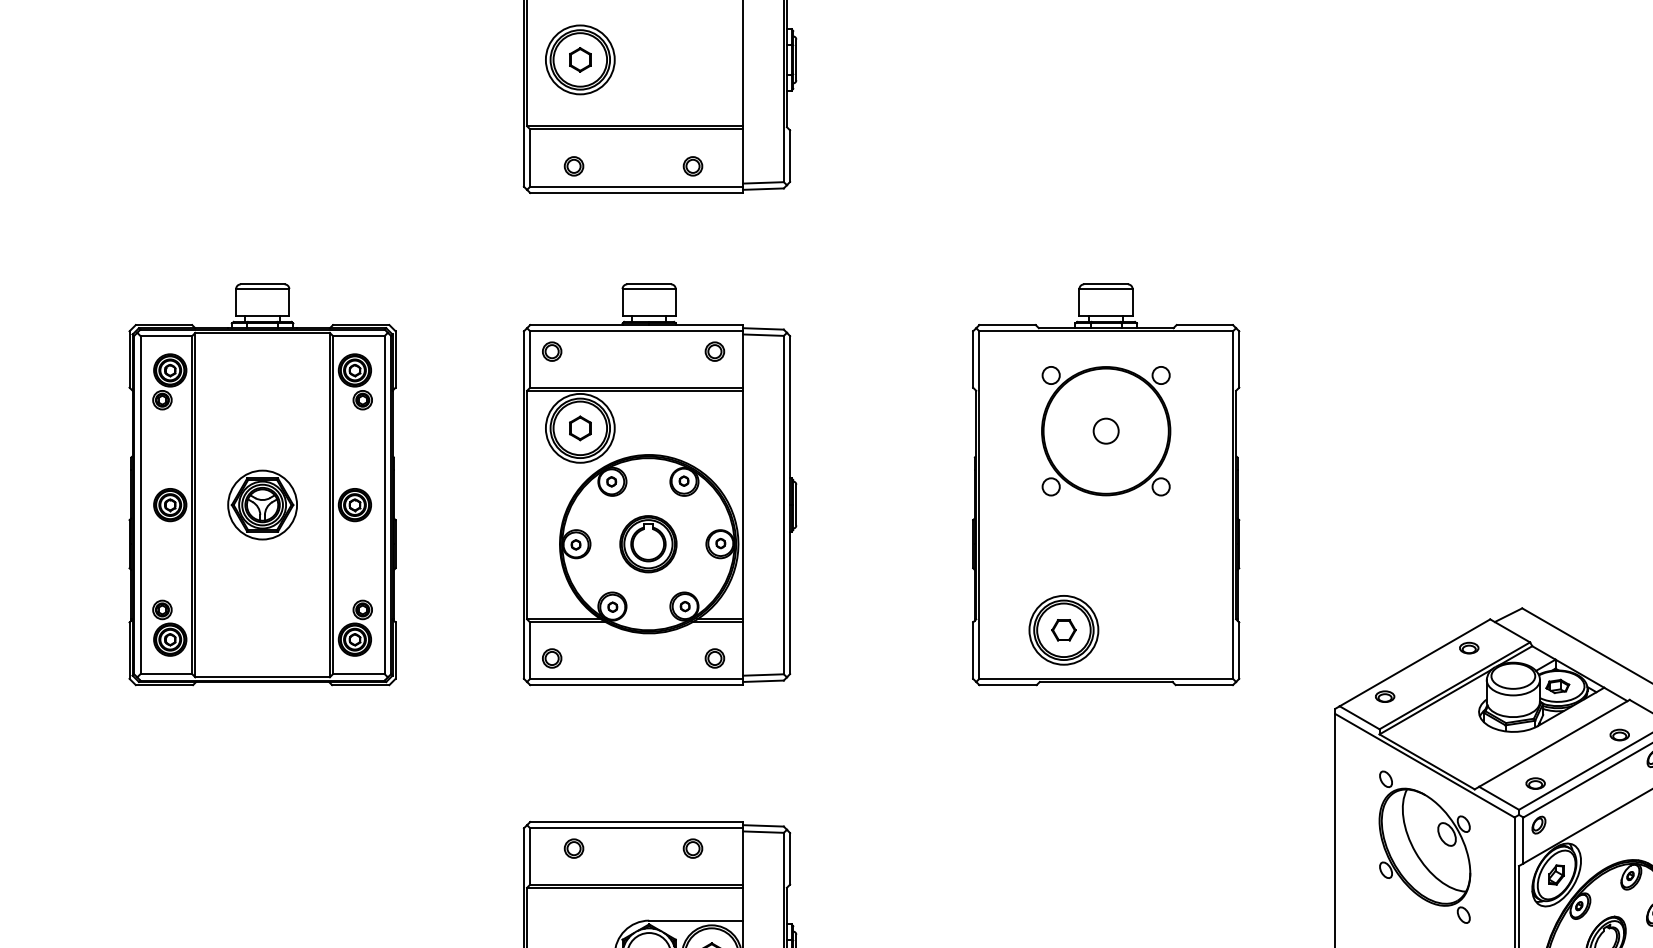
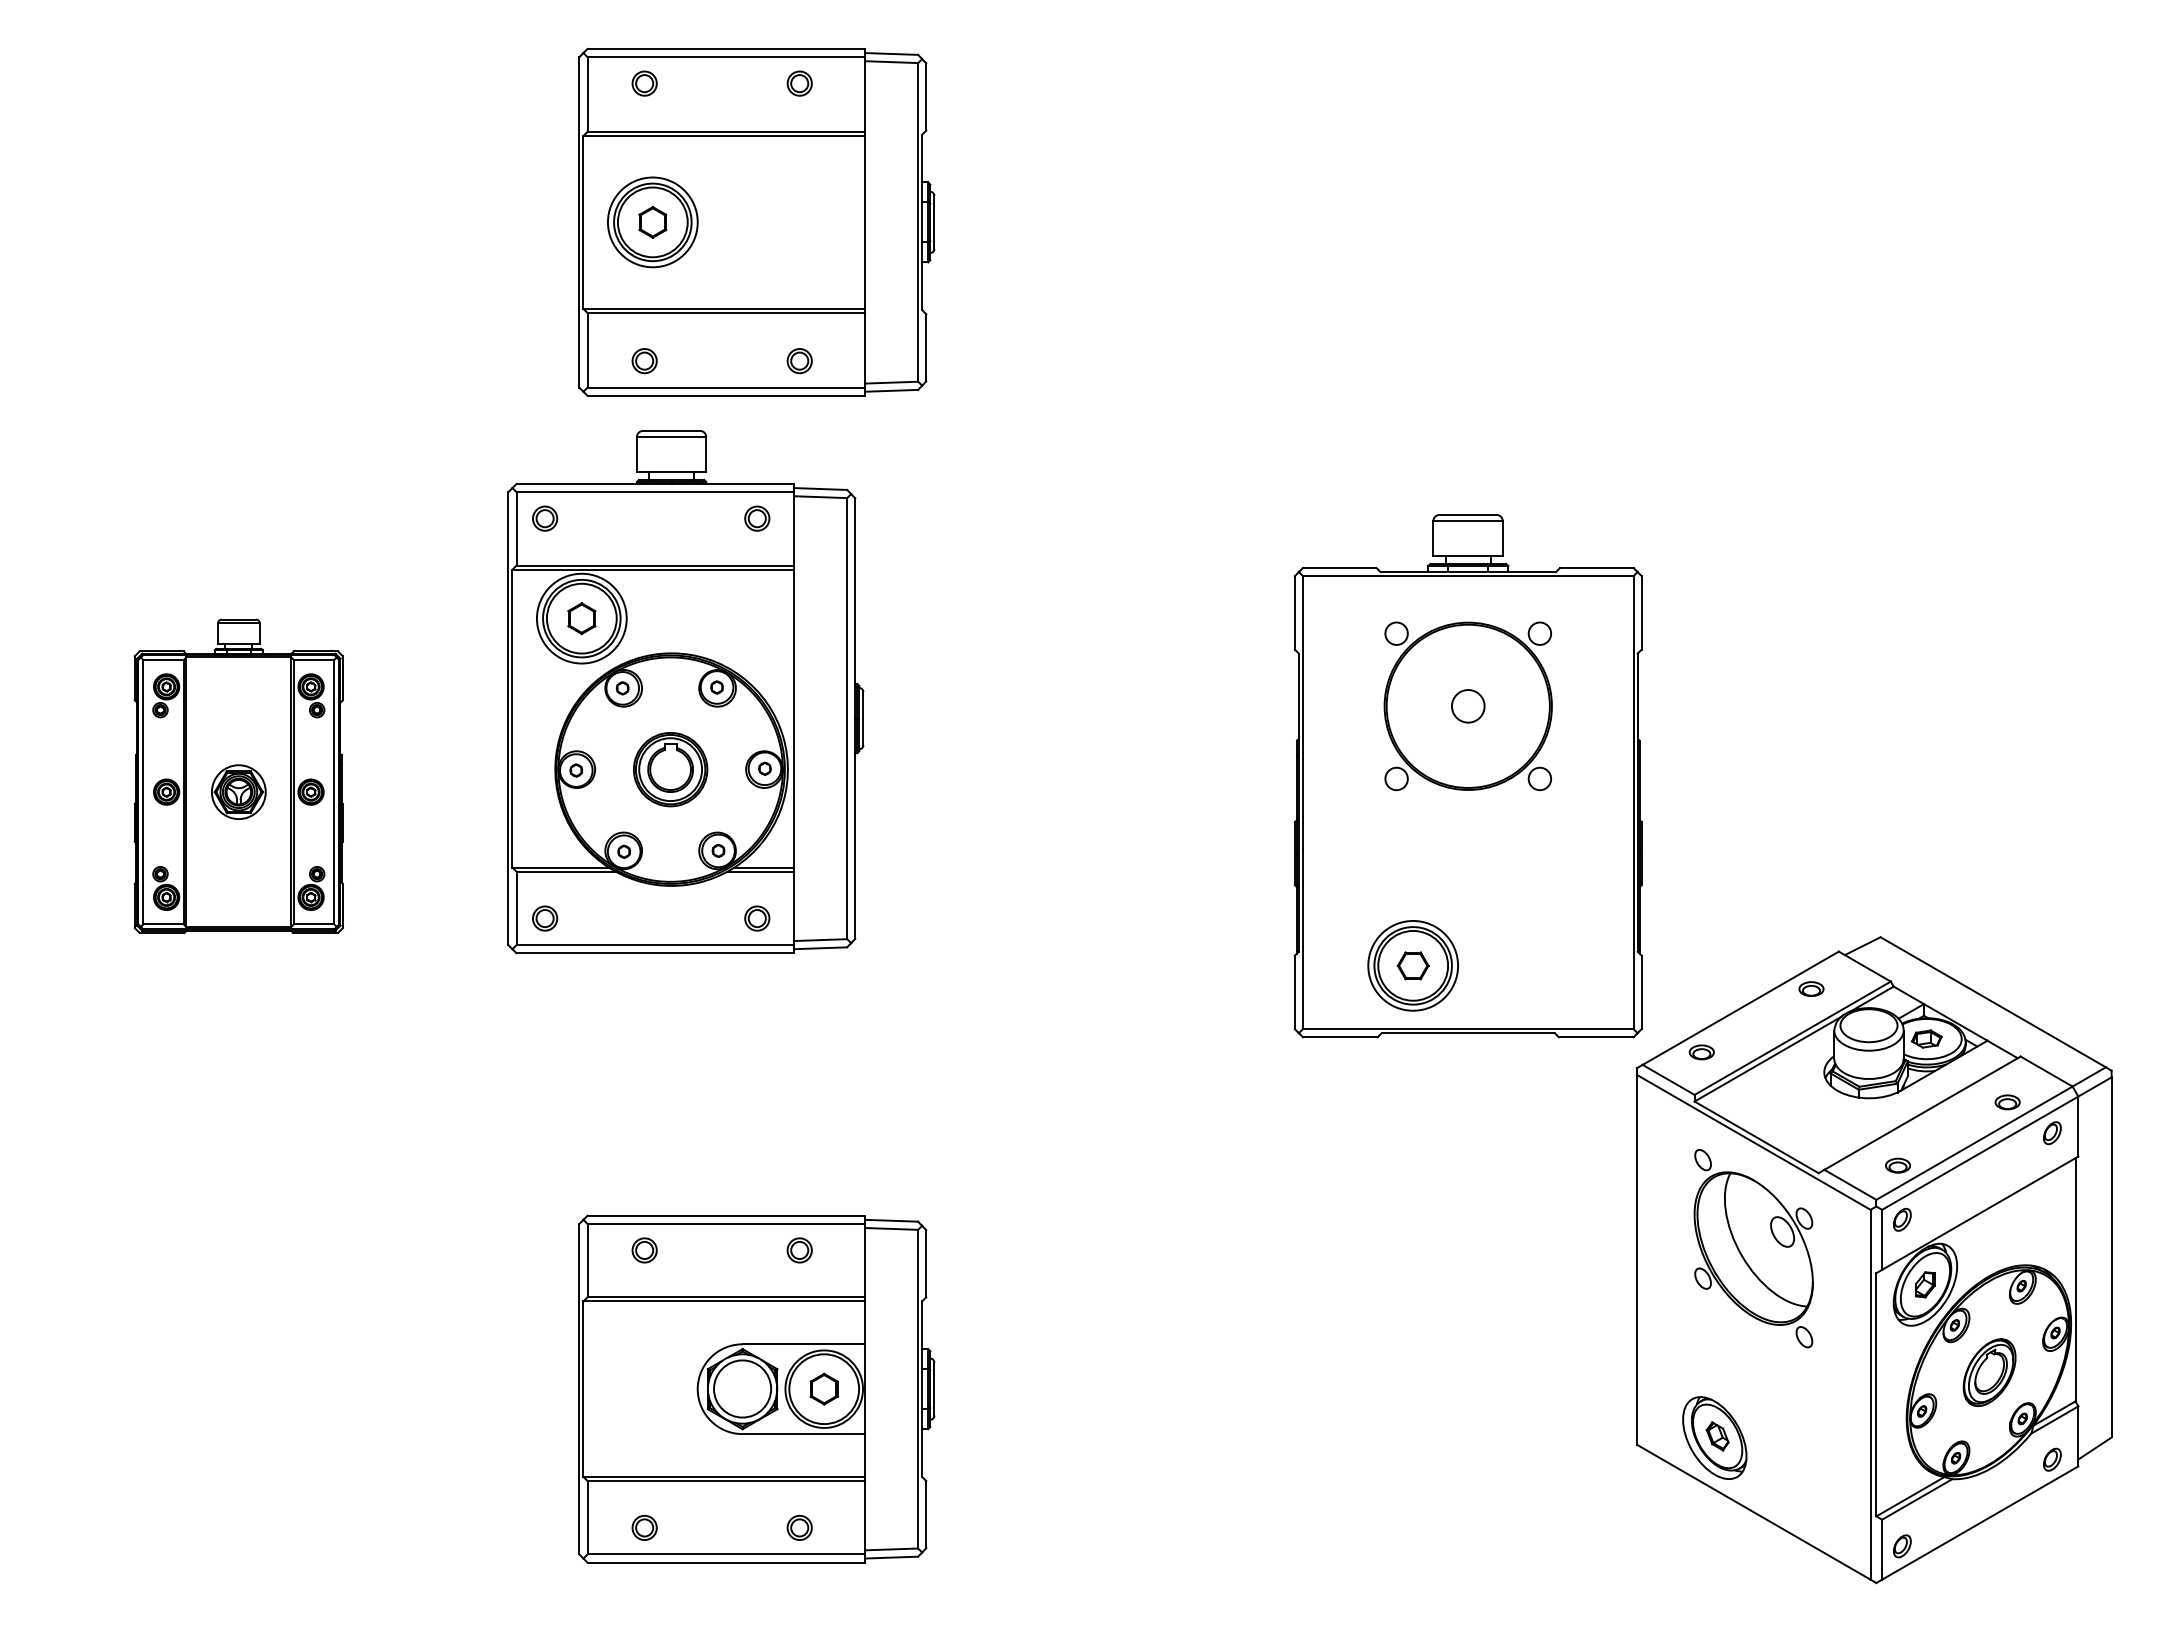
part: (262, 485) -> (238, 776), size x0.6
part: (659, 485) -> (685, 692), moved
part: (1105, 485) -> (1467, 776), moved

